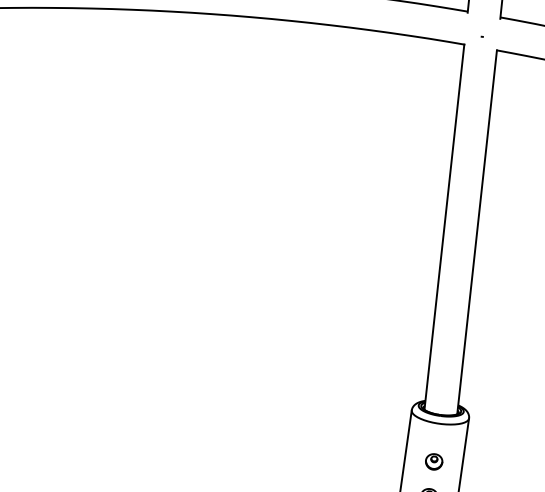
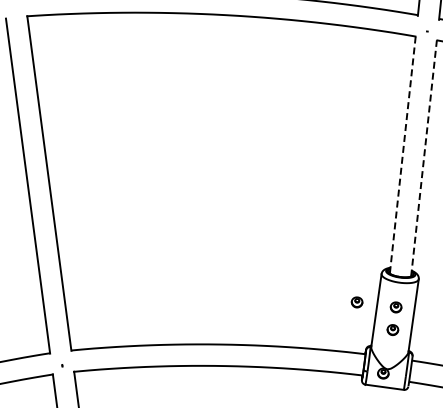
line: (443, 227) -> (402, 155), solid -> dashed
line: (477, 232) -> (424, 158), solid -> dashed
part: (373, 454) -> (356, 302), added

